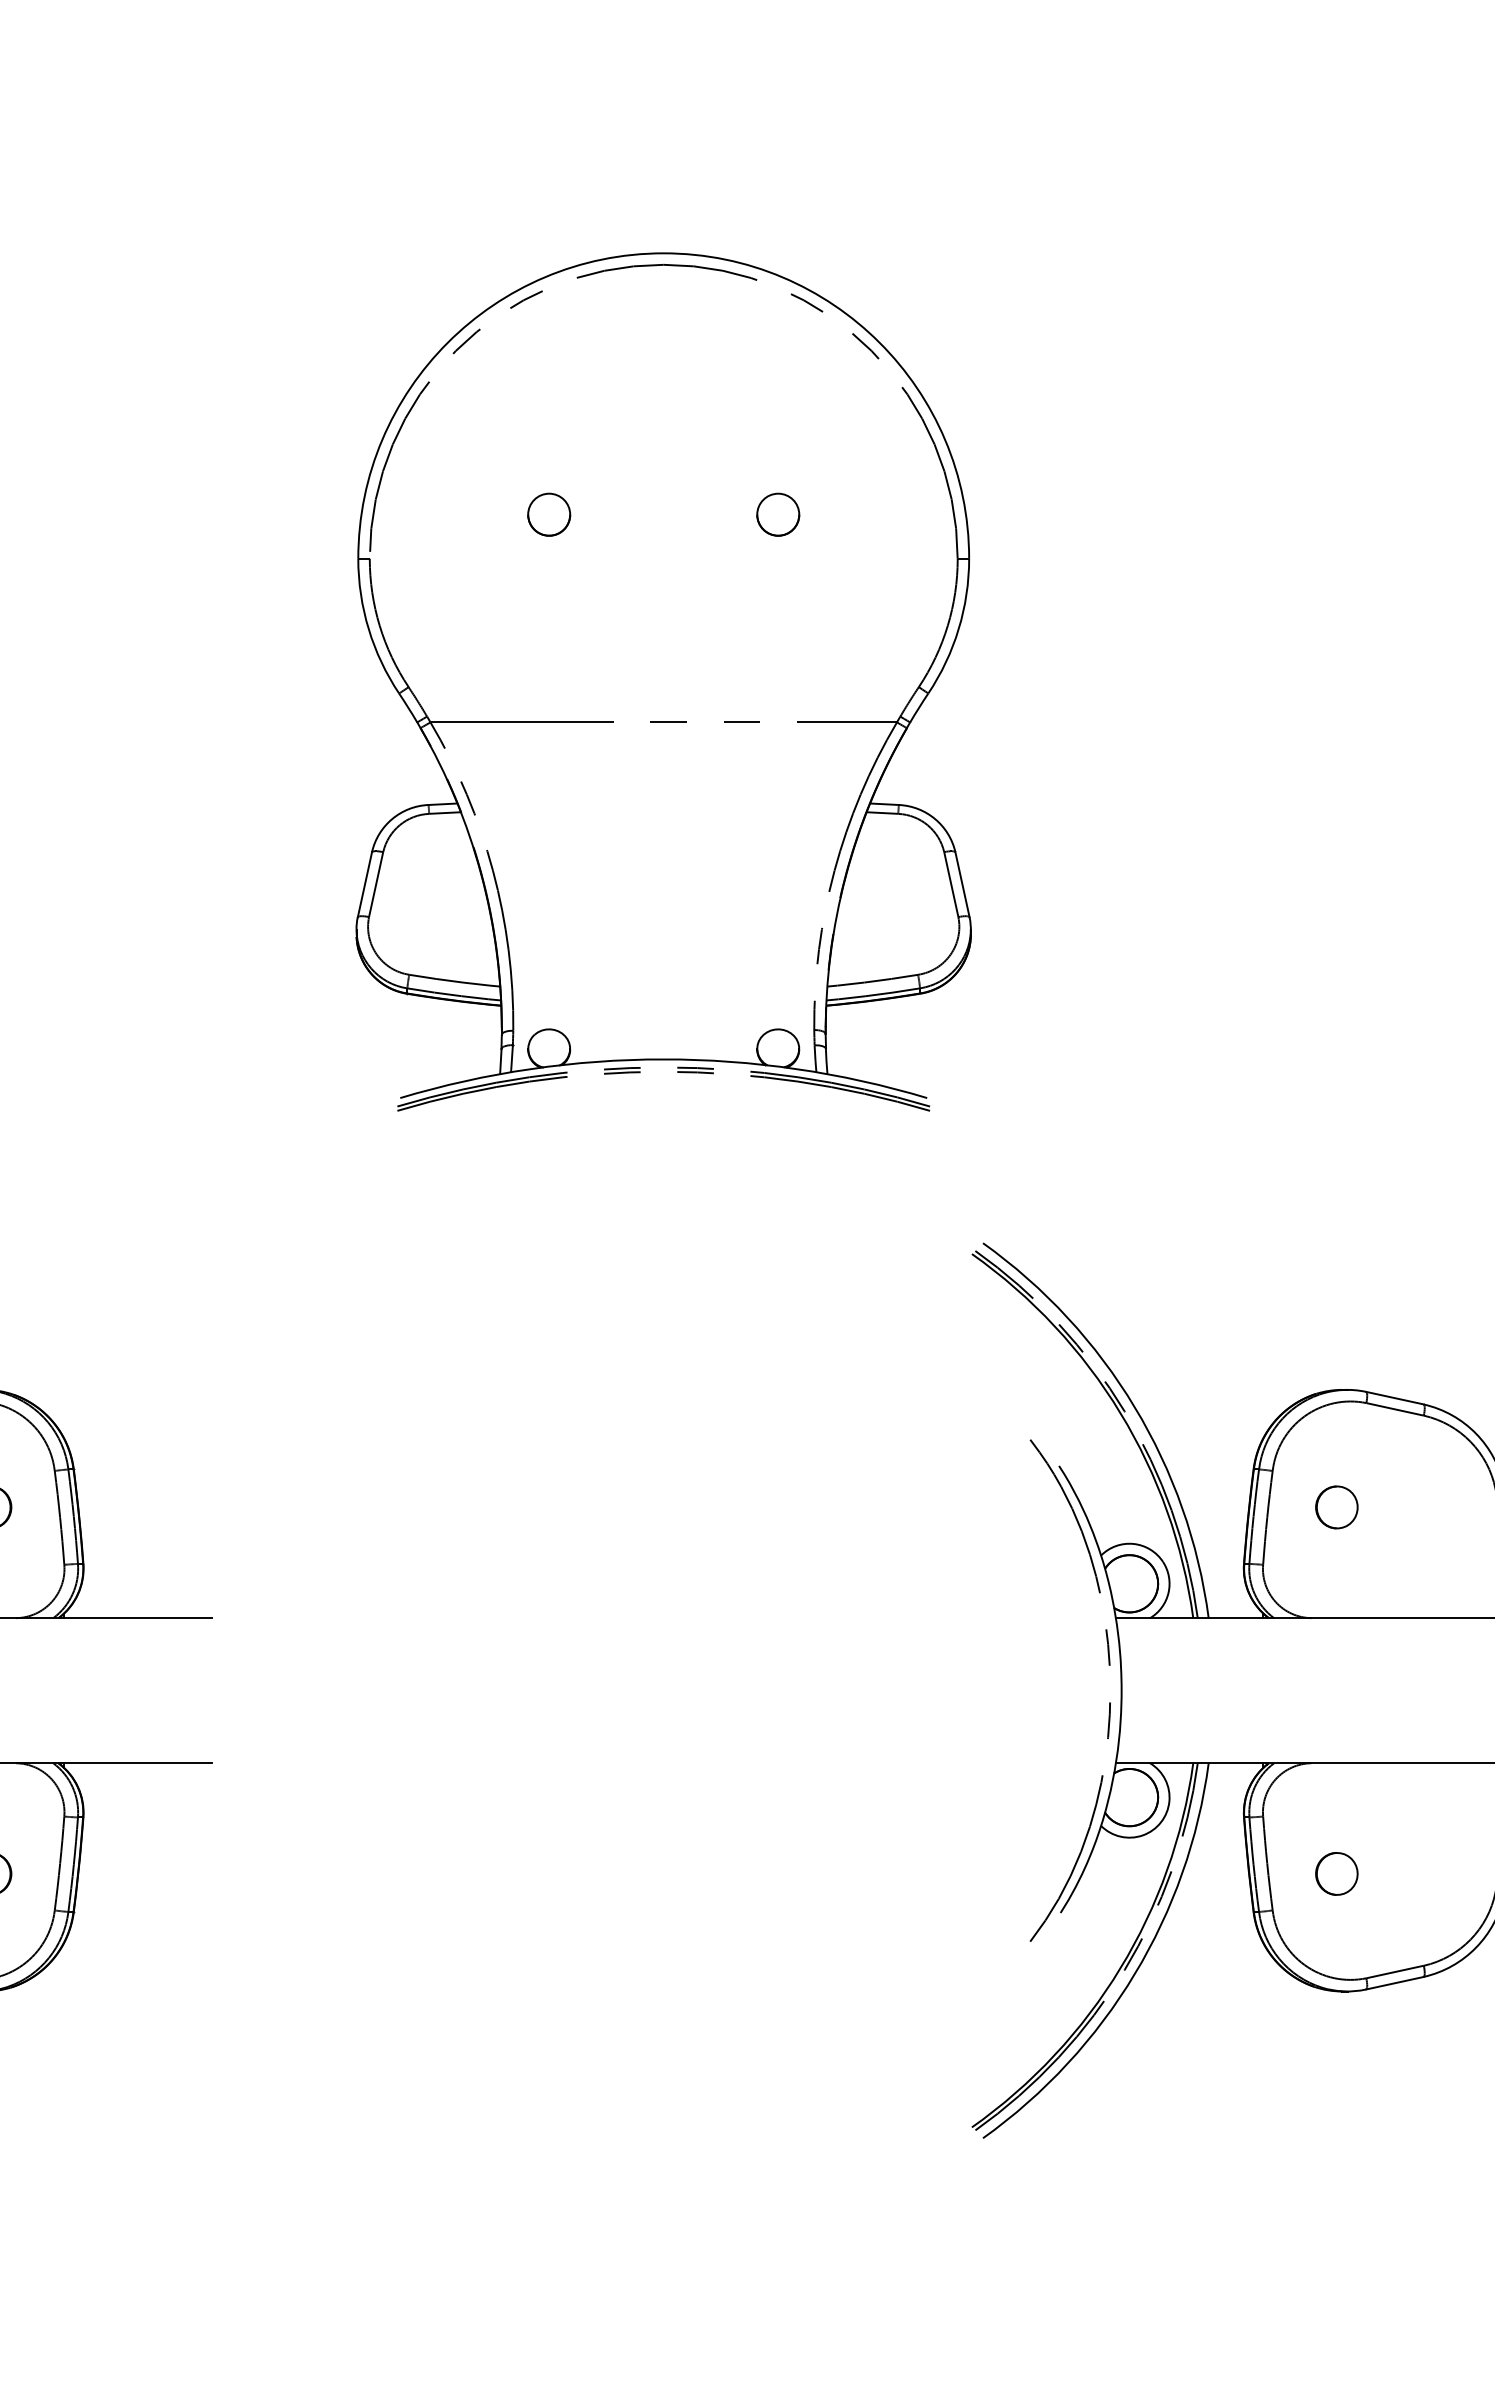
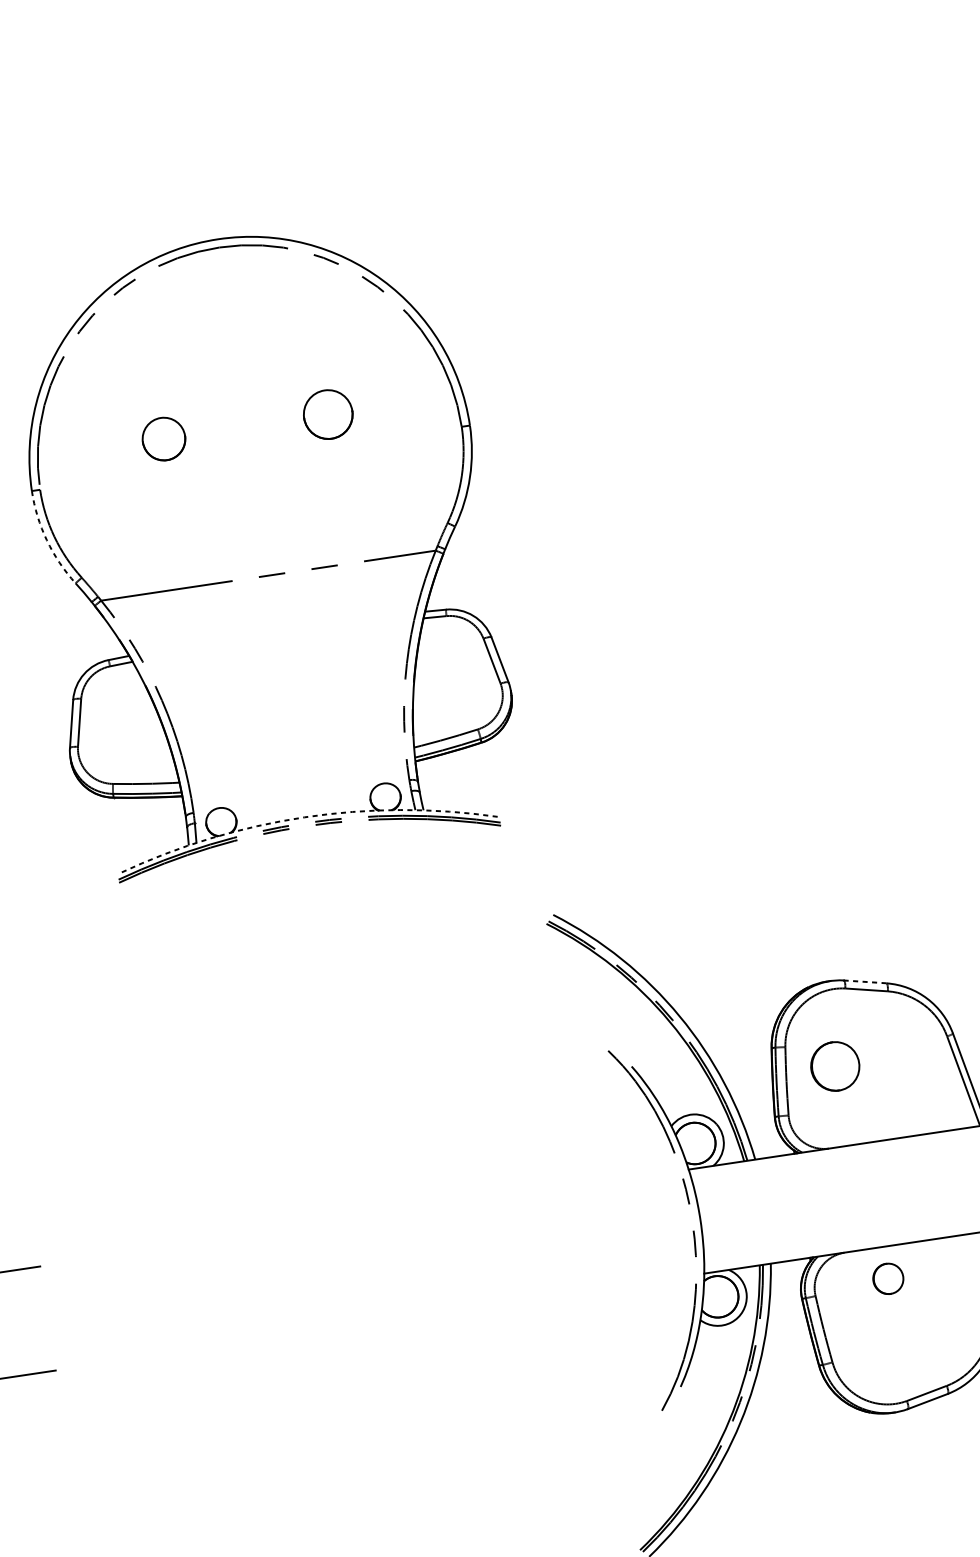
circle: (549, 514) -> (164, 438), size x1.4
circle: (778, 514) -> (328, 414), size x1.6
arc: (368, 629) -> (46, 540), solid -> dashed
arc: (663, 1059) -> (304, 817), solid -> dashed
line: (1394, 1398) -> (864, 982), solid -> dashed
part: (1336, 1507) -> (835, 1066), size x1.6
part: (1336, 1873) -> (888, 1278), moved

